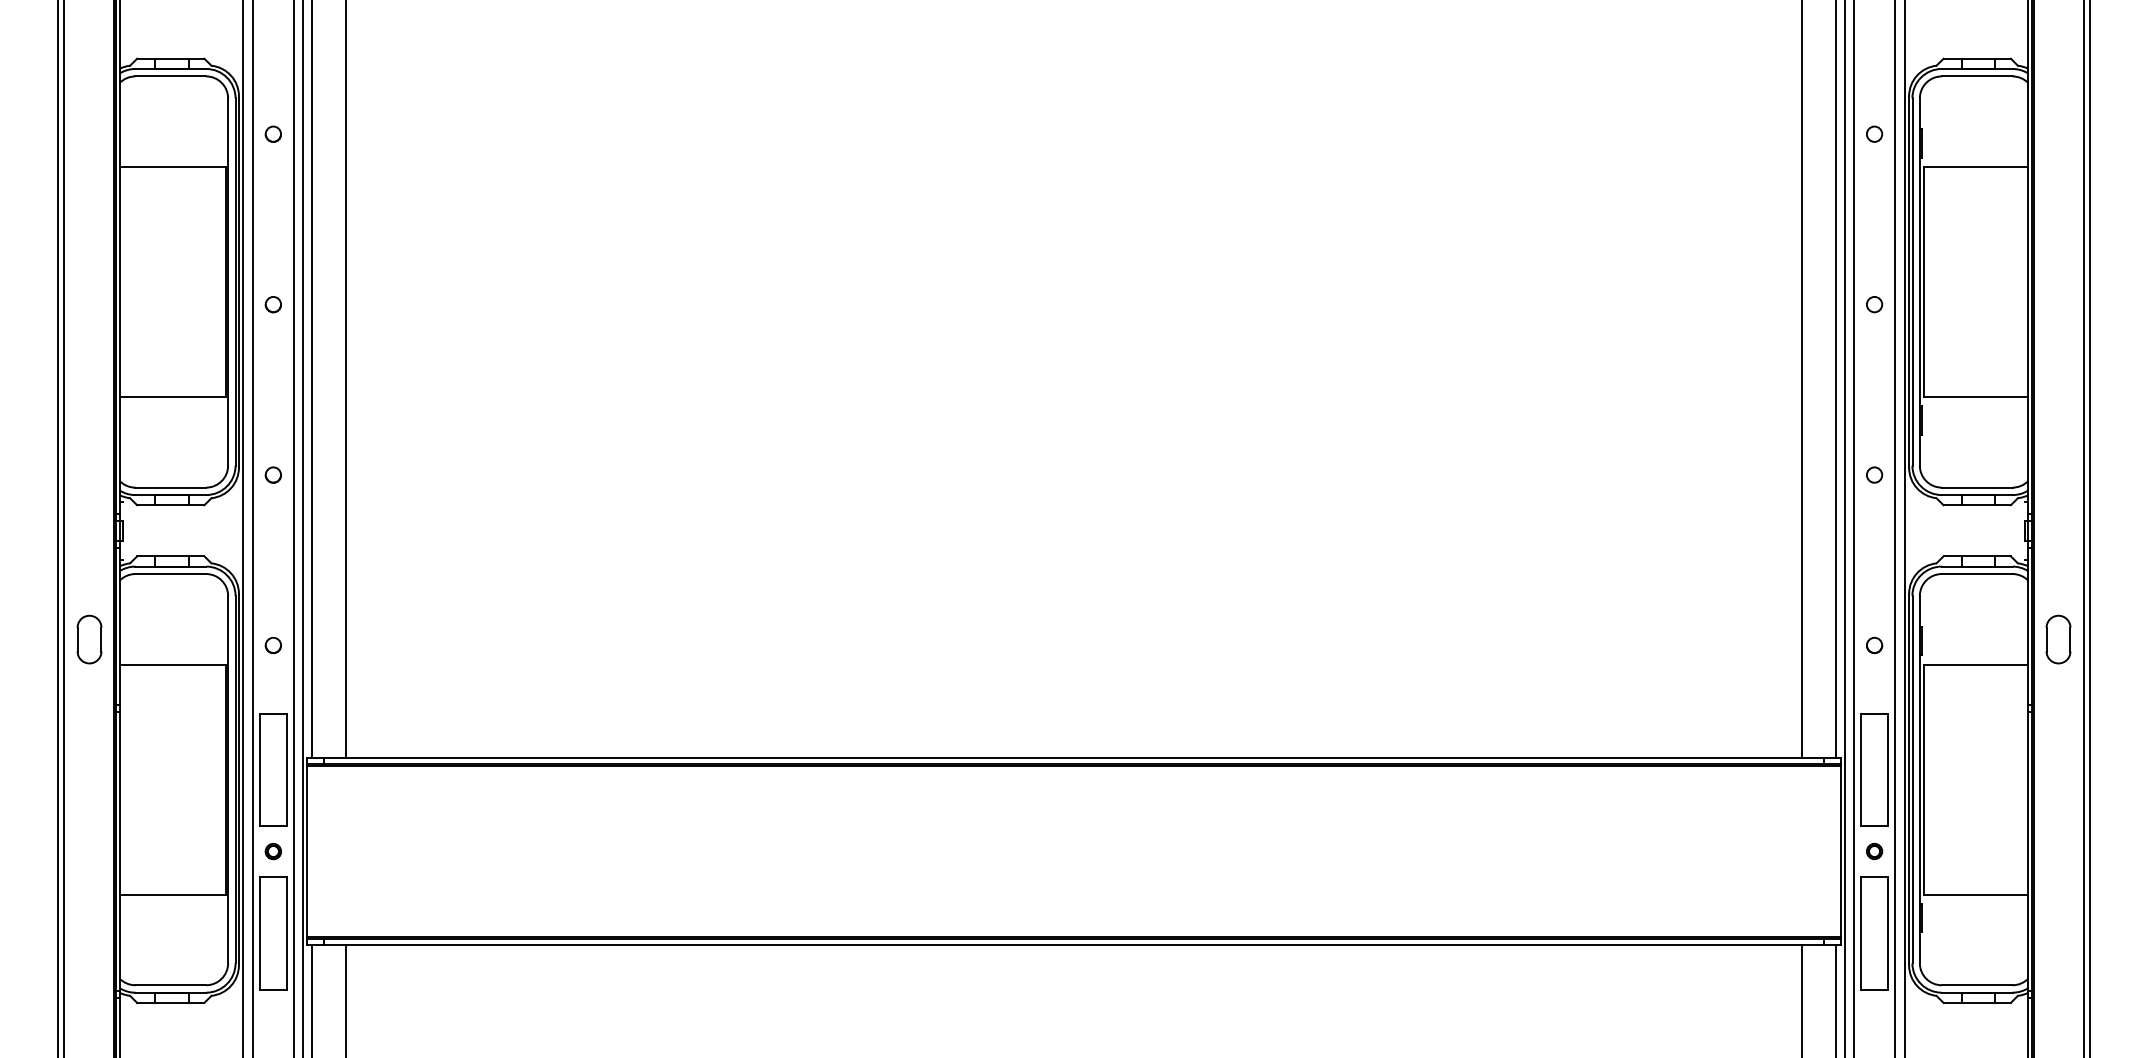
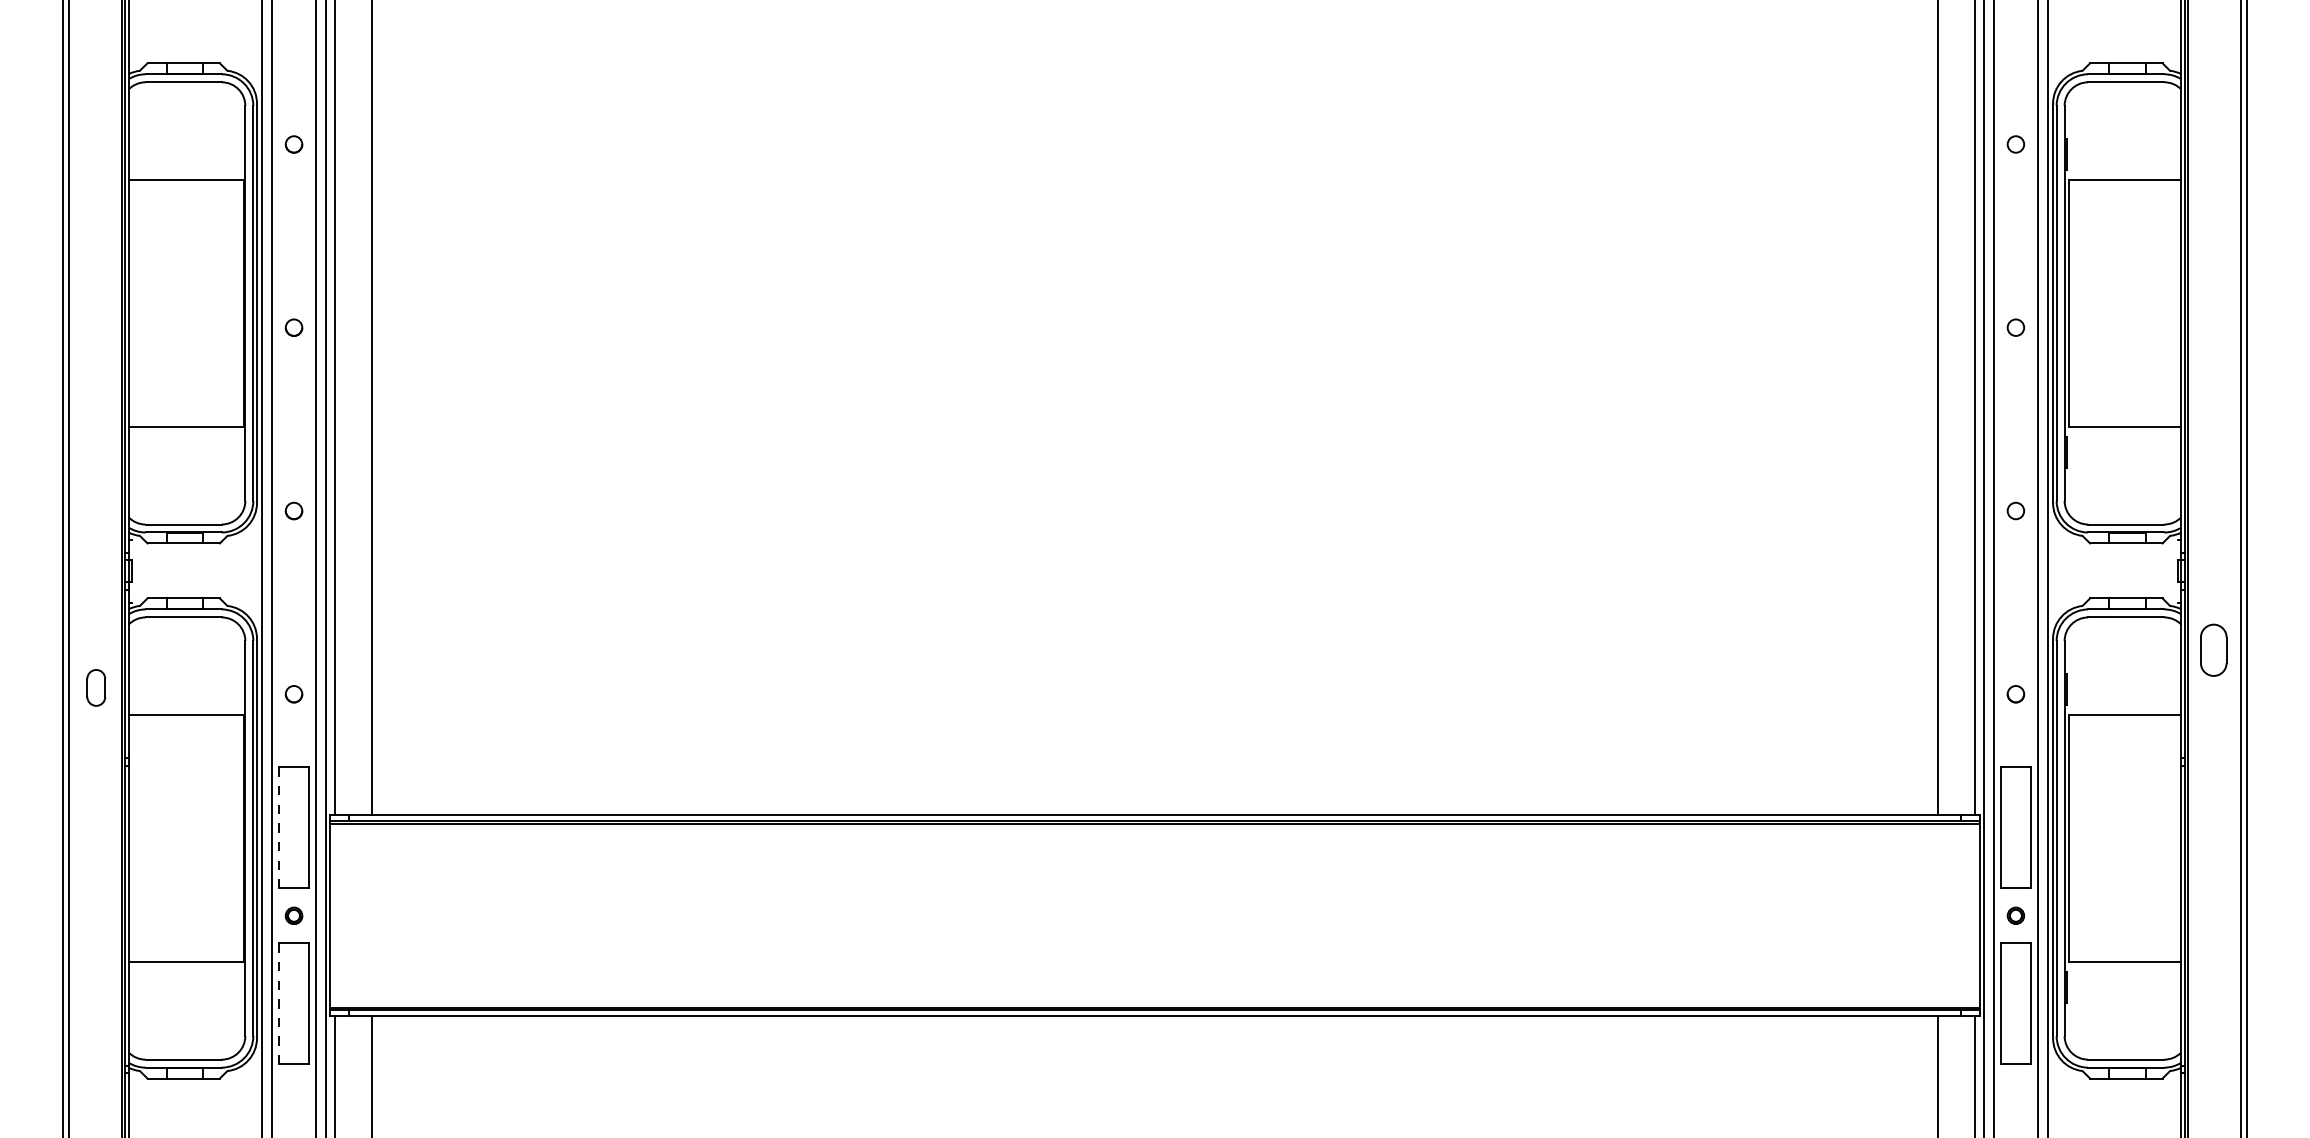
part: (89, 639) -> (96, 687), size x0.7
part: (2058, 639) -> (2213, 650), moved
line: (259, 770) -> (279, 828), solid -> dashed
line: (259, 933) -> (279, 1003), solid -> dashed

